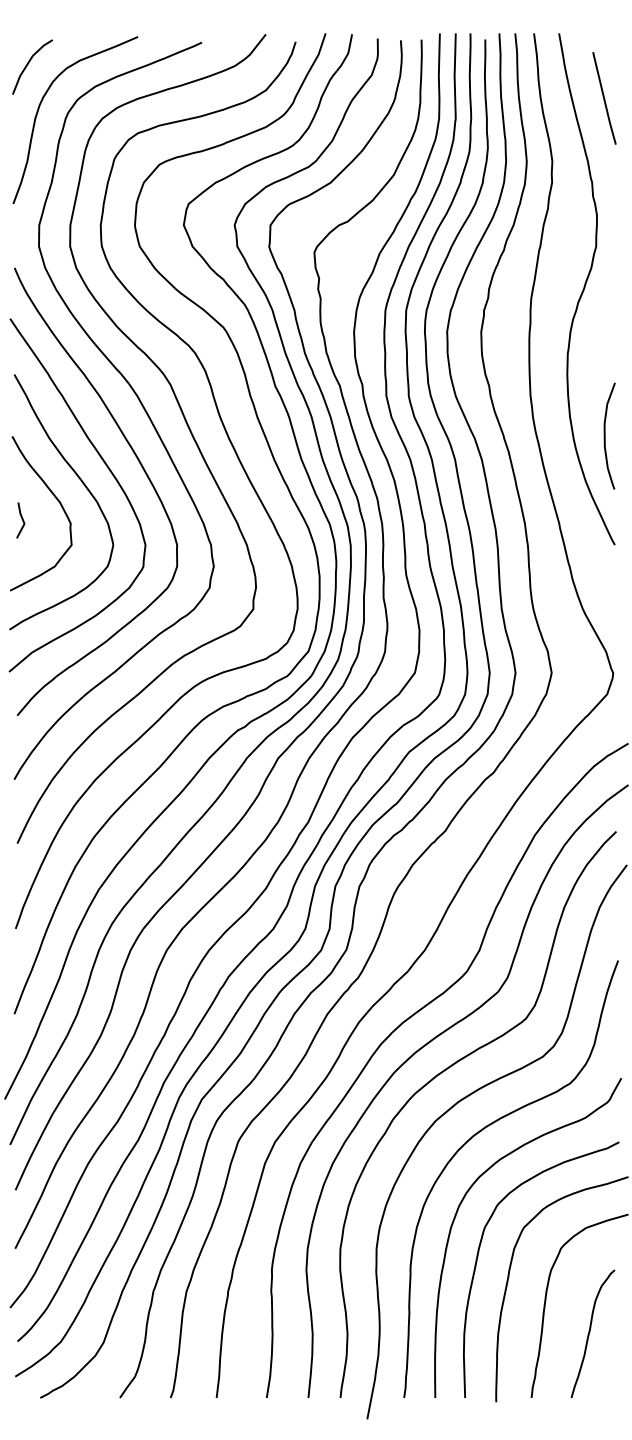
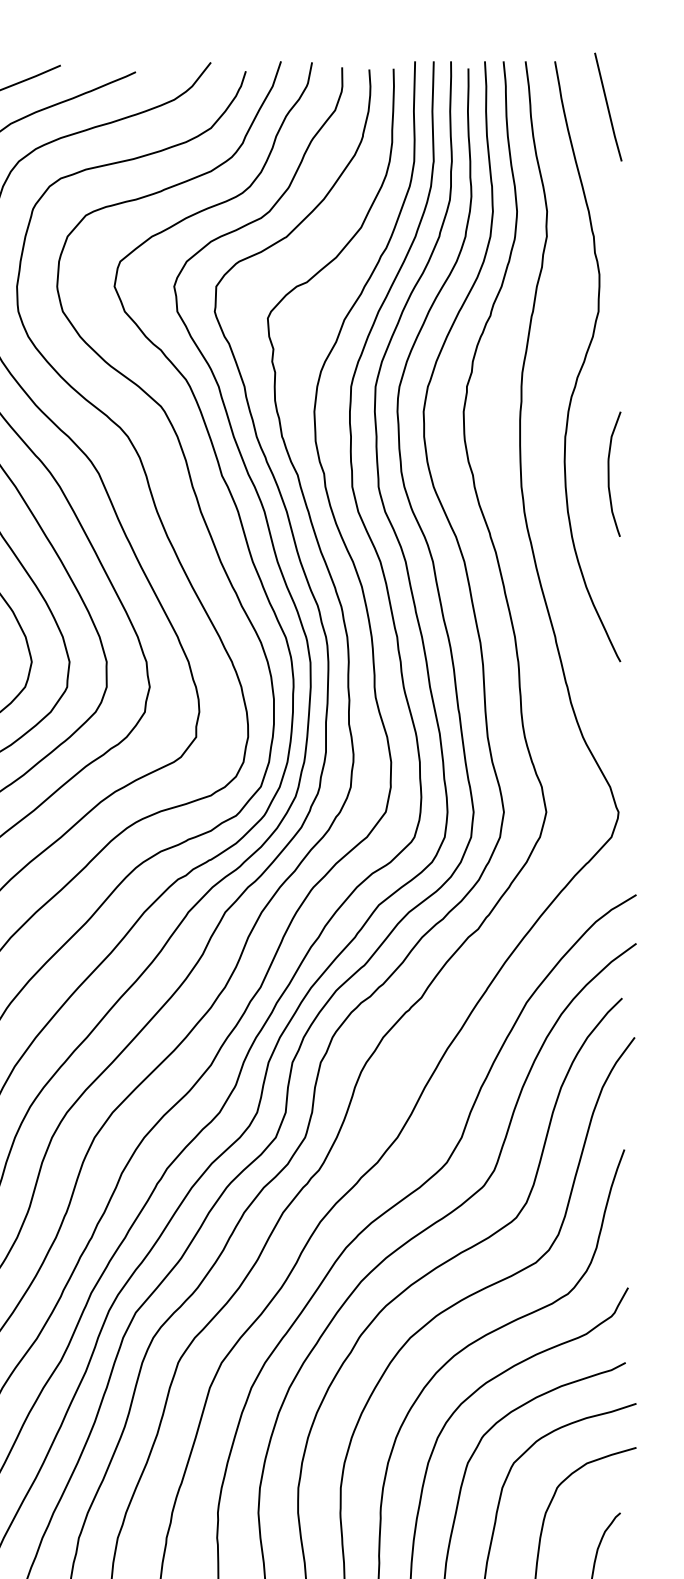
line: (604, 98) -> (608, 107), moved
curve: (605, 435) -> (609, 473), moved

